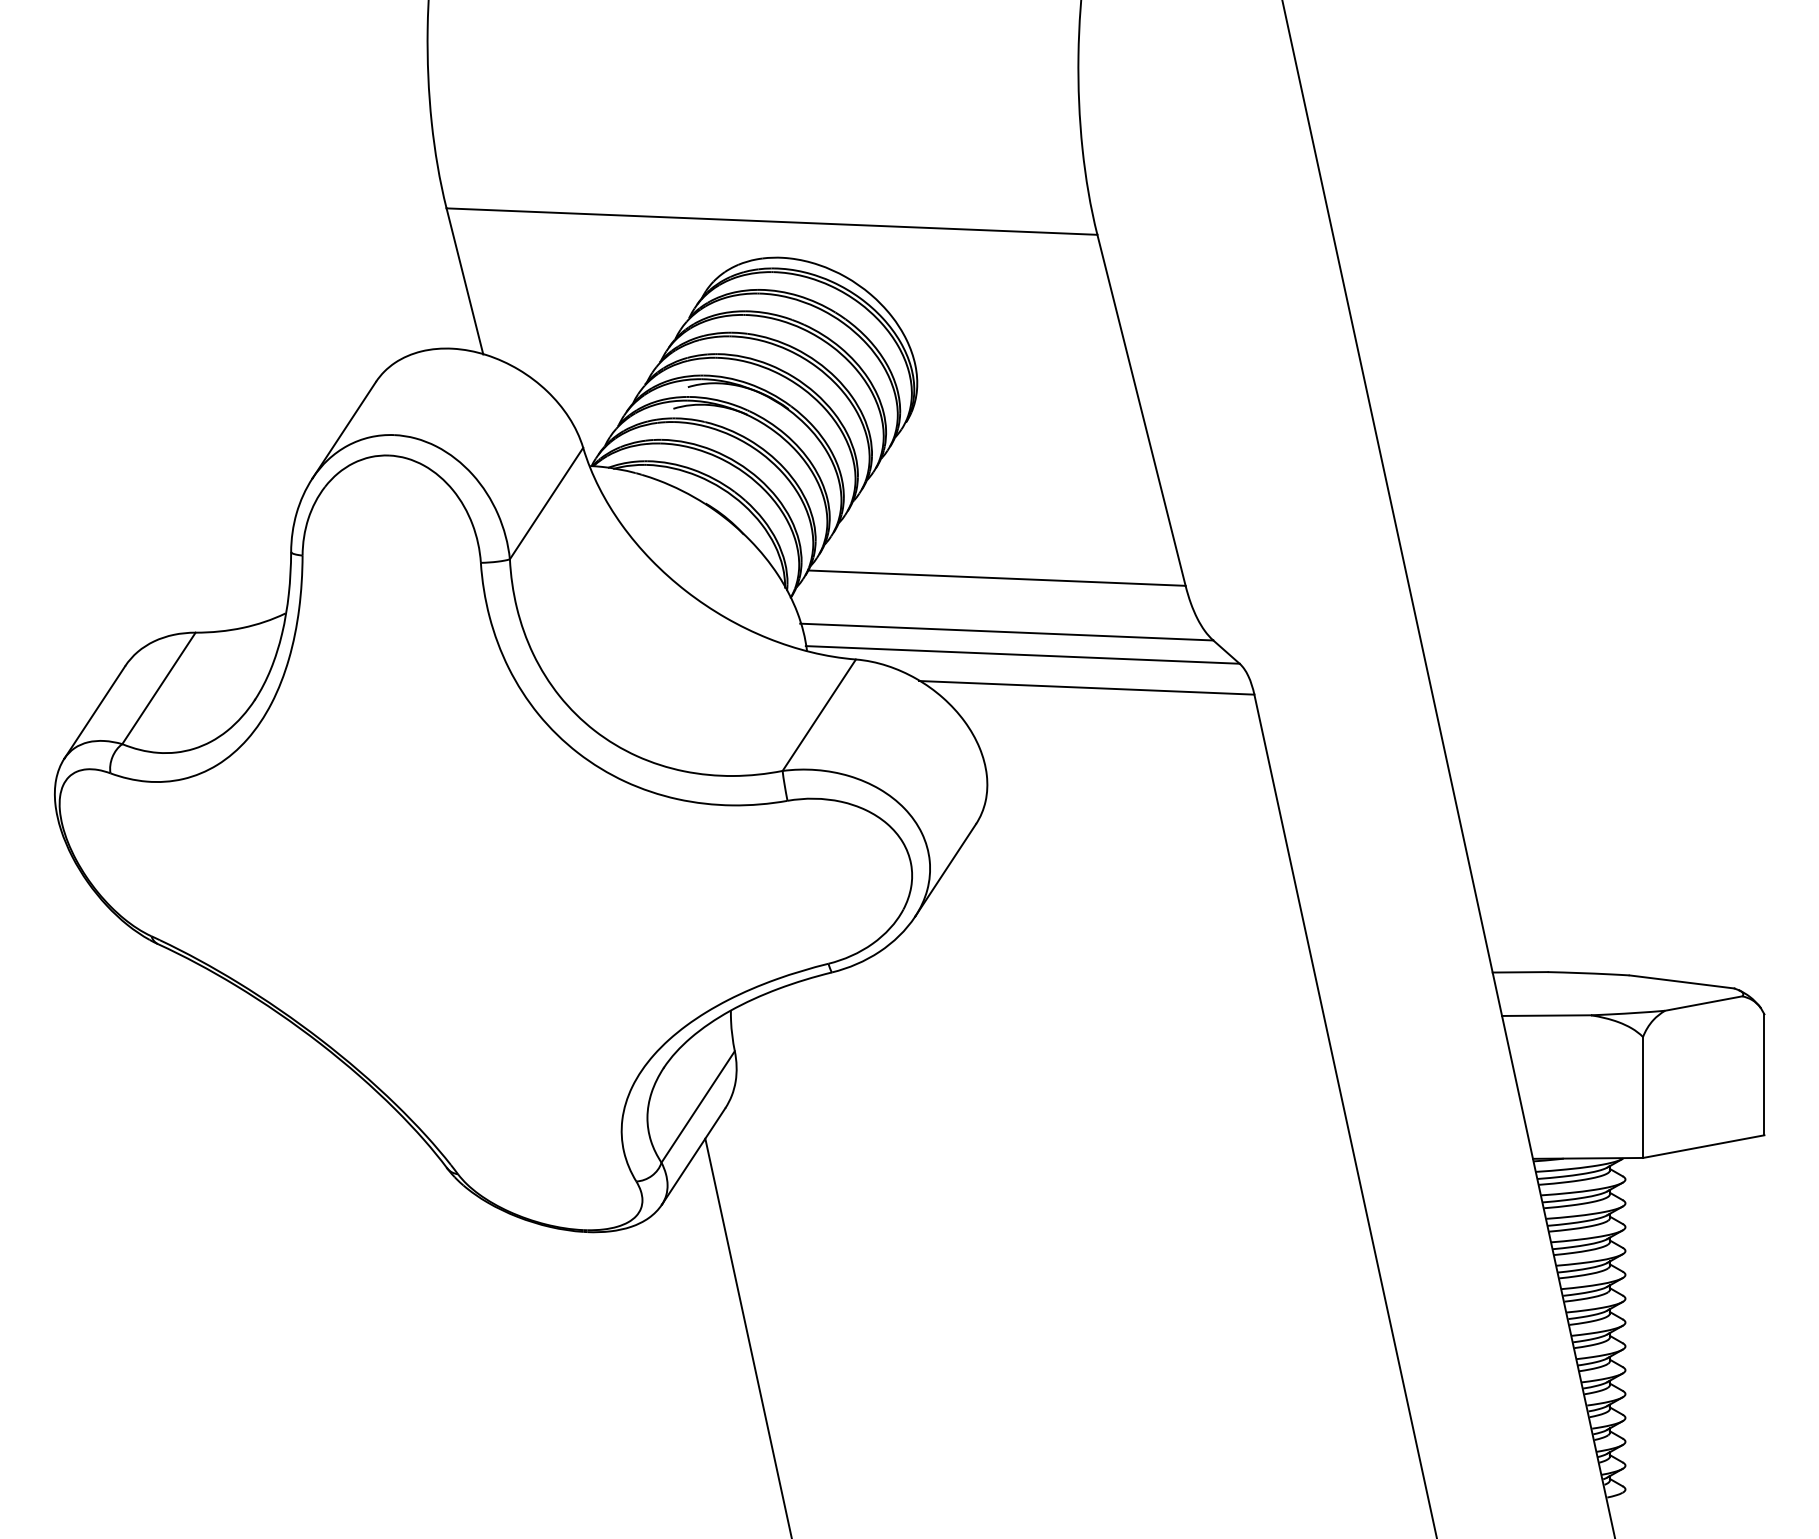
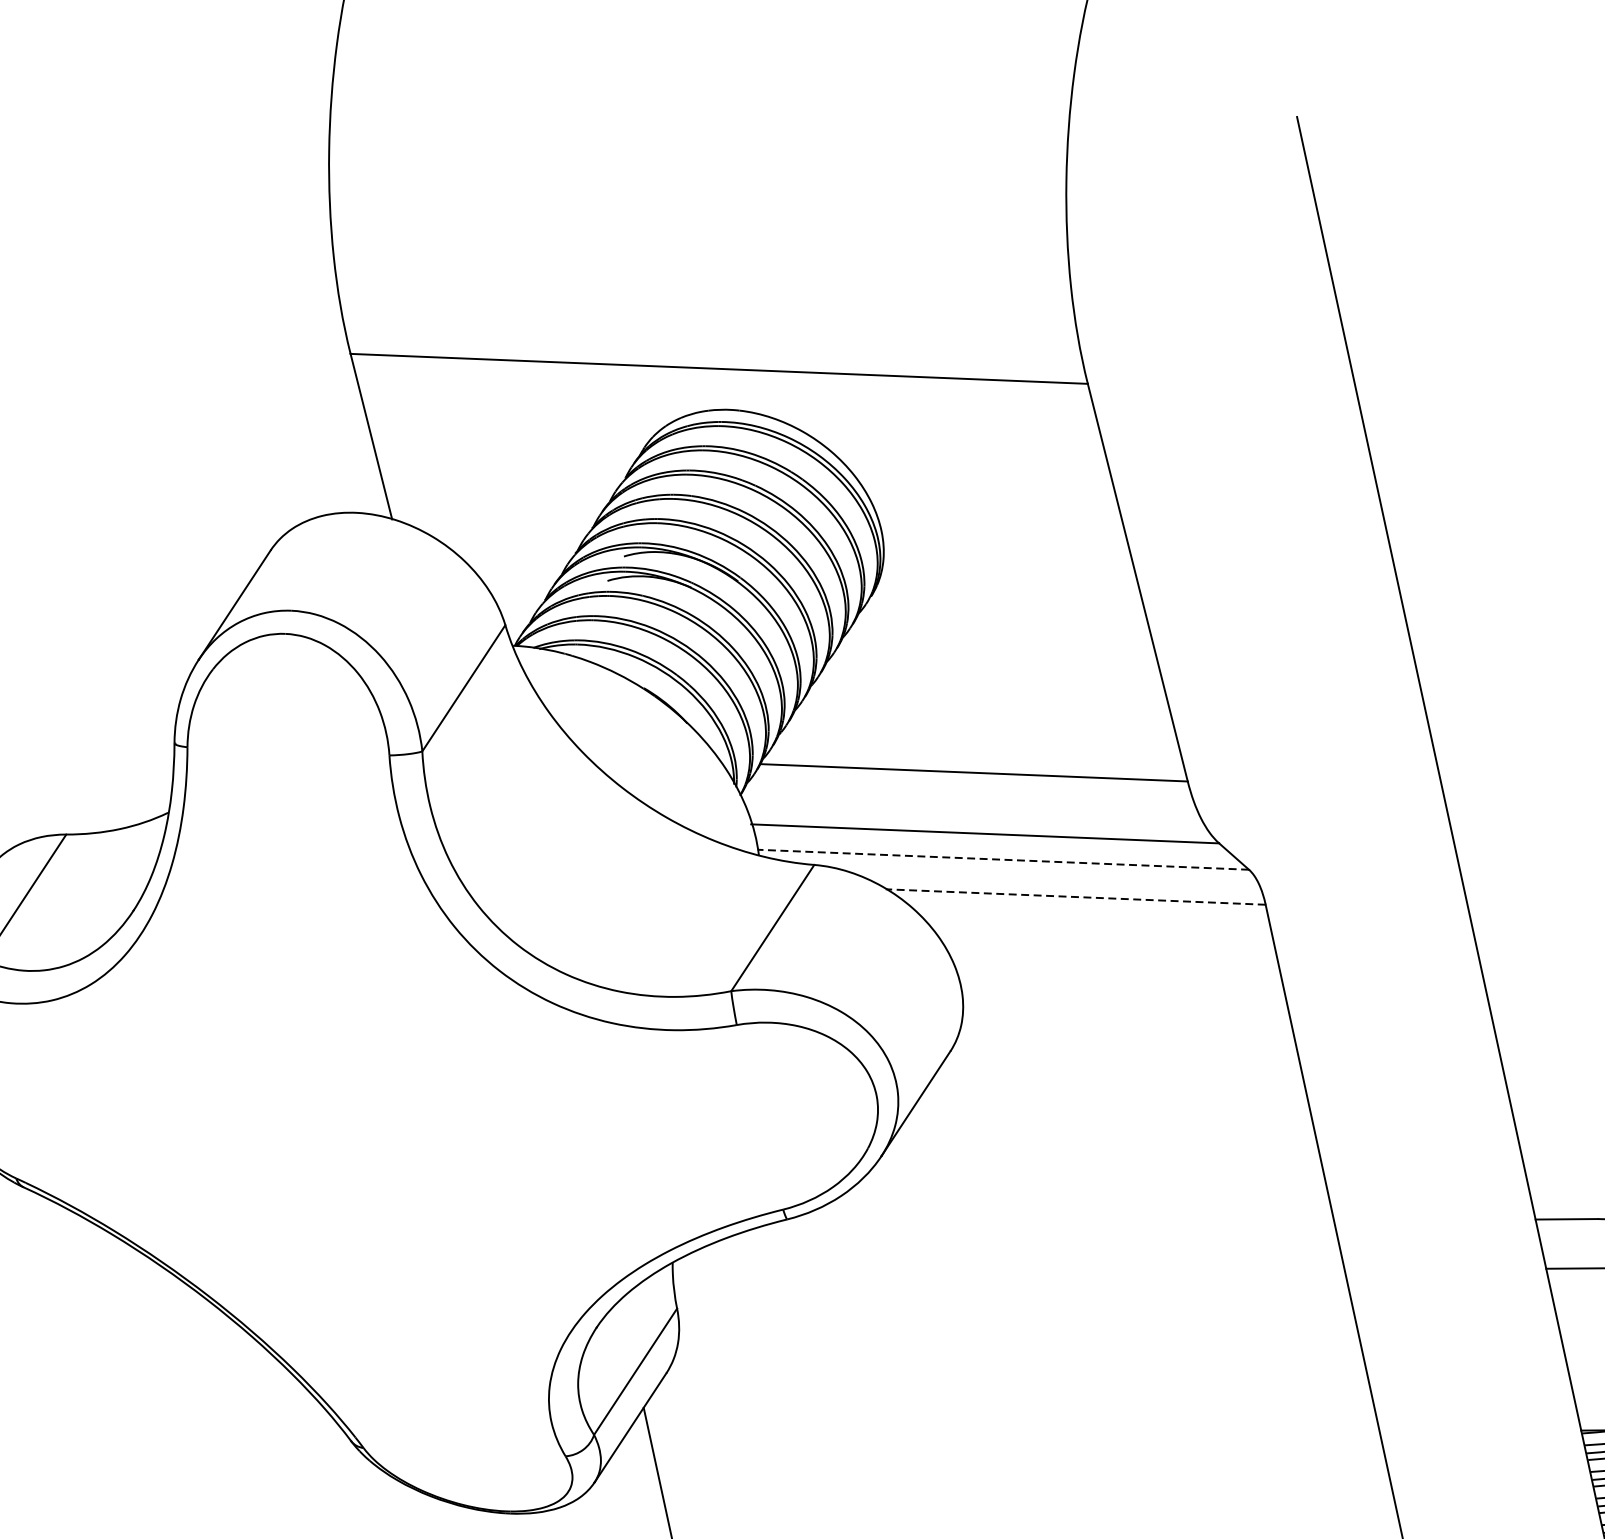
line: (1022, 654) -> (1002, 859), solid -> dashed
line: (1086, 687) -> (1075, 896), solid -> dashed

